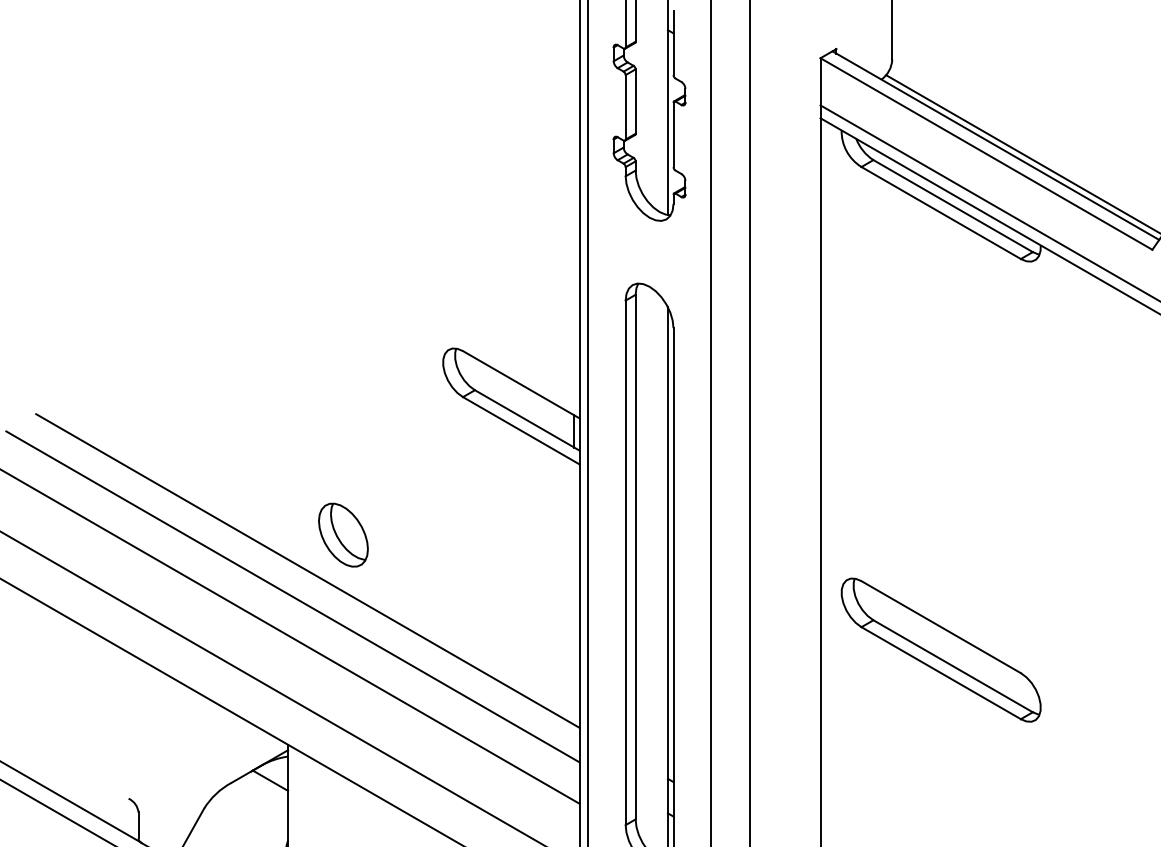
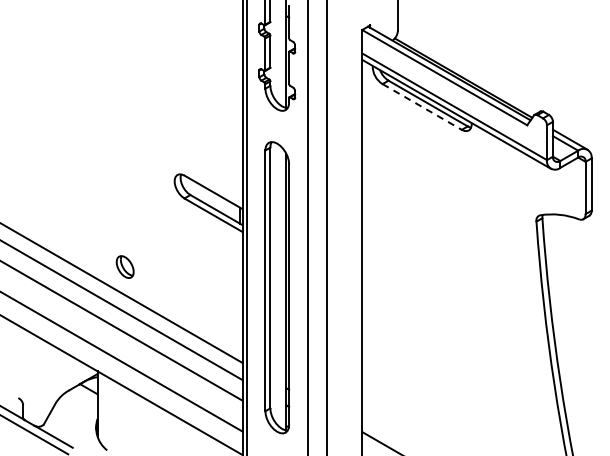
line: (941, 212) -> (422, 106), solid -> dashed
part: (344, 533) -> (125, 266), size x0.7
part: (939, 648) -> (421, 323), removed

